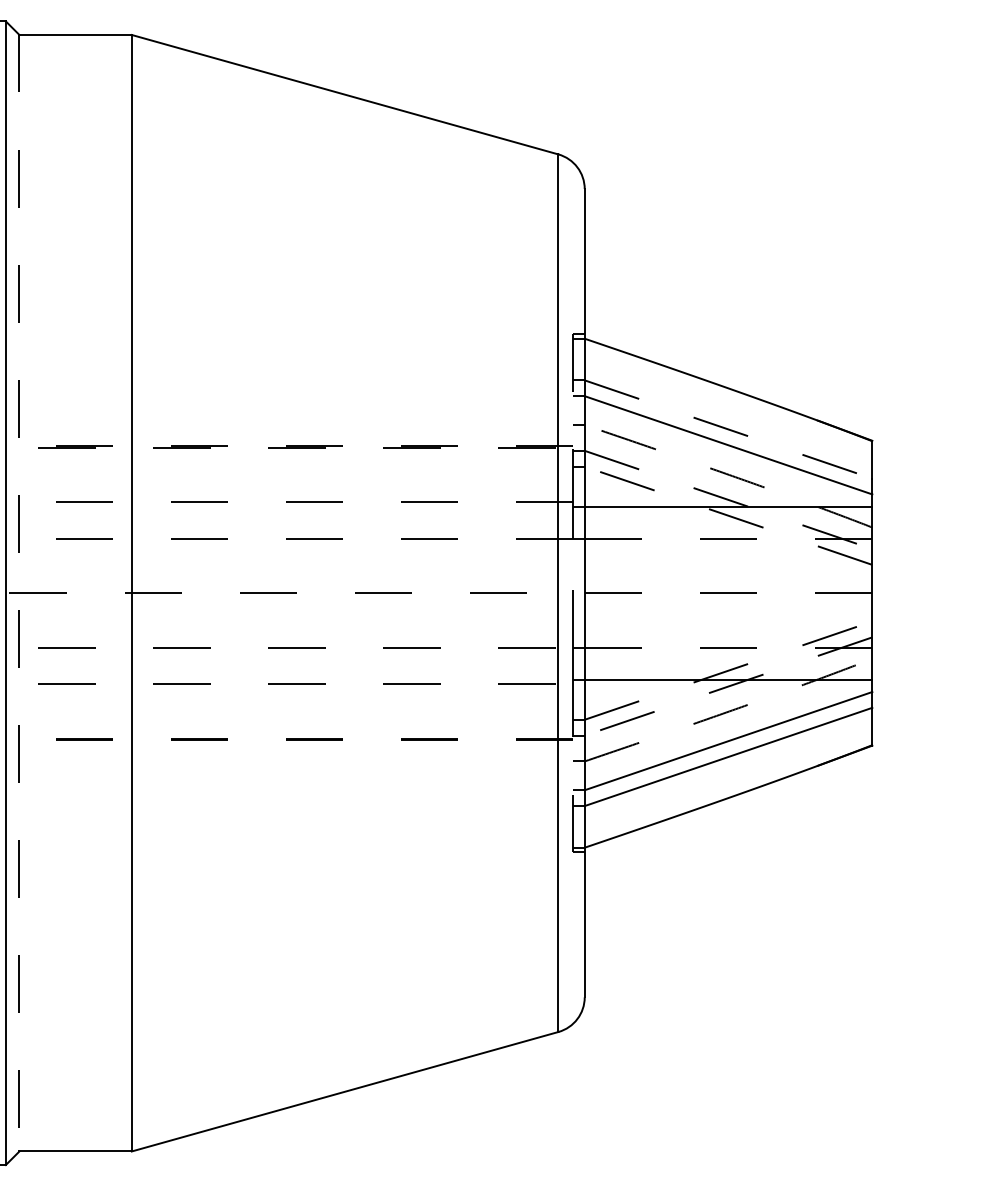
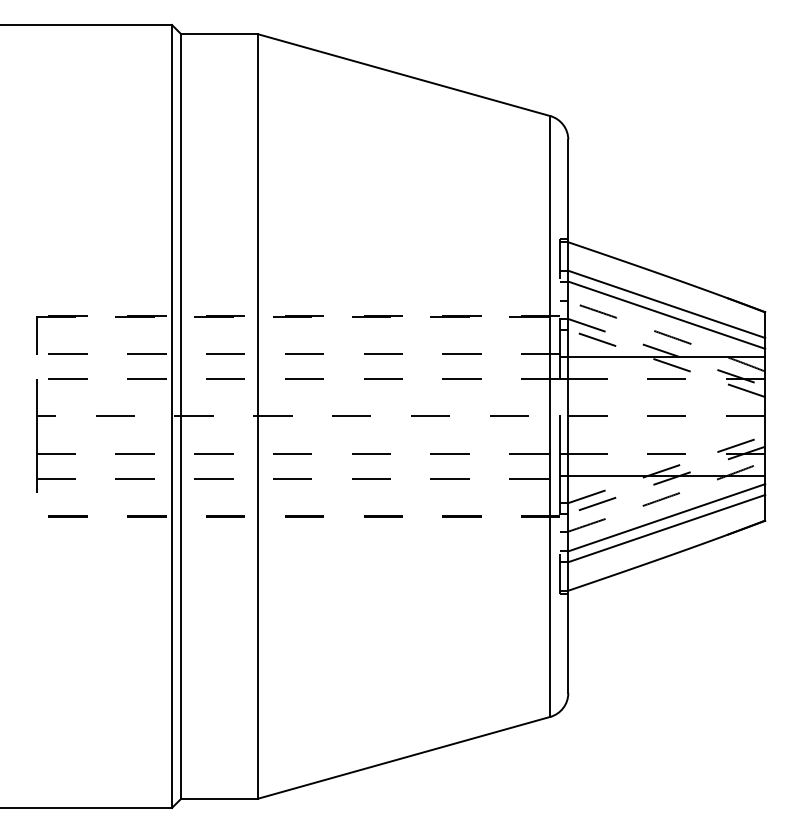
line: (729, 429) -> (667, 304), dashed -> solid
line: (19, 594) -> (181, 417), dashed -> solid

